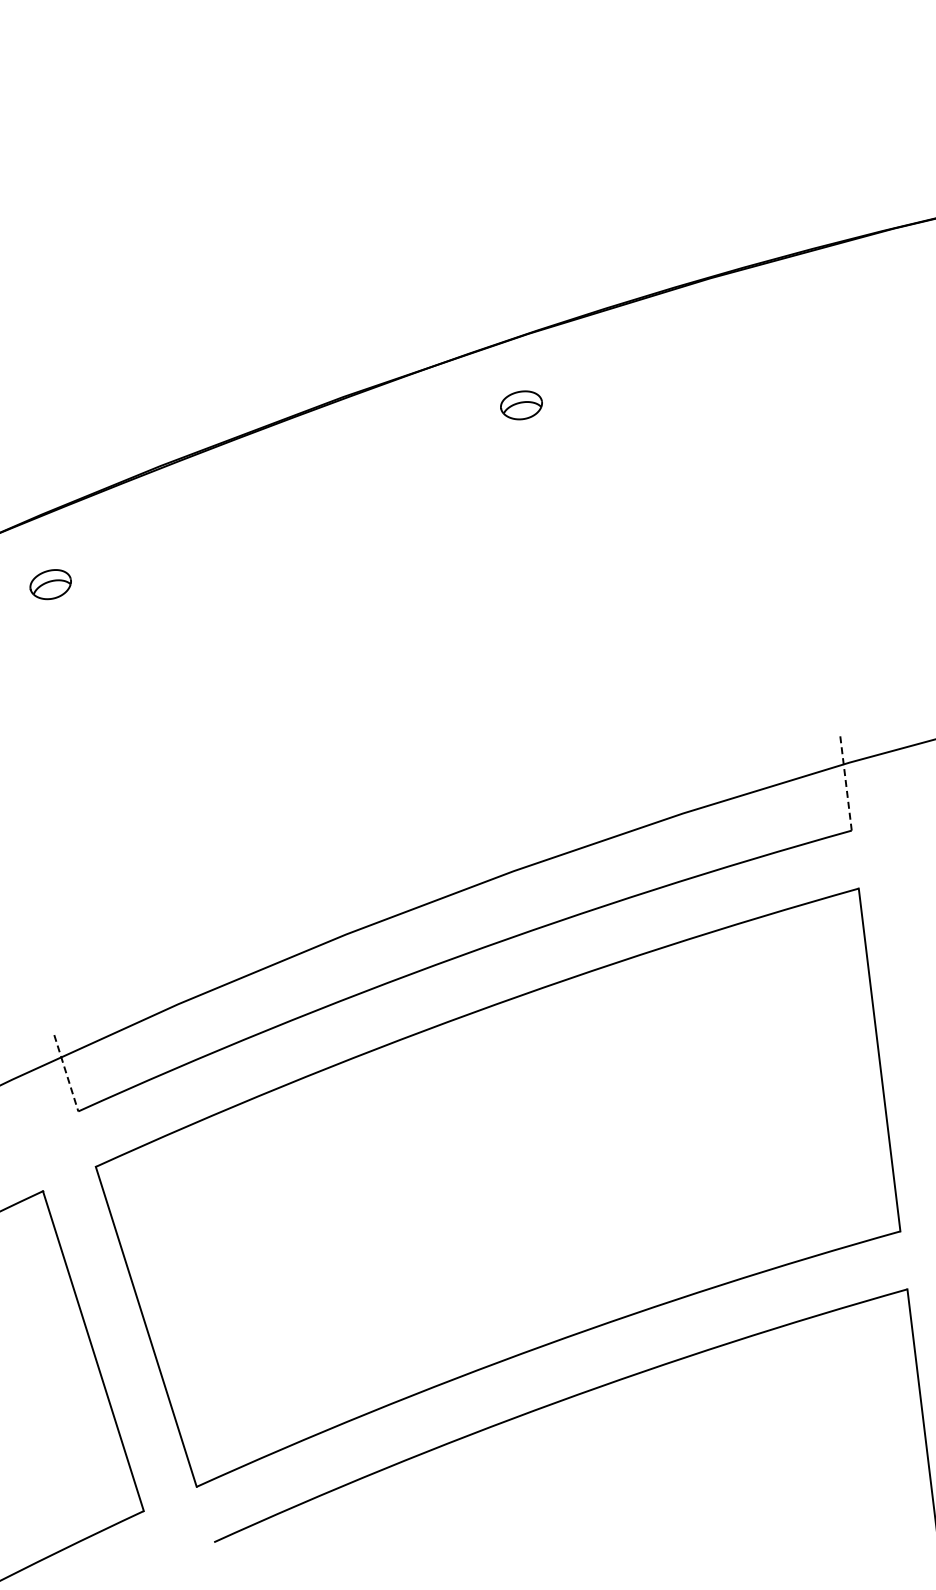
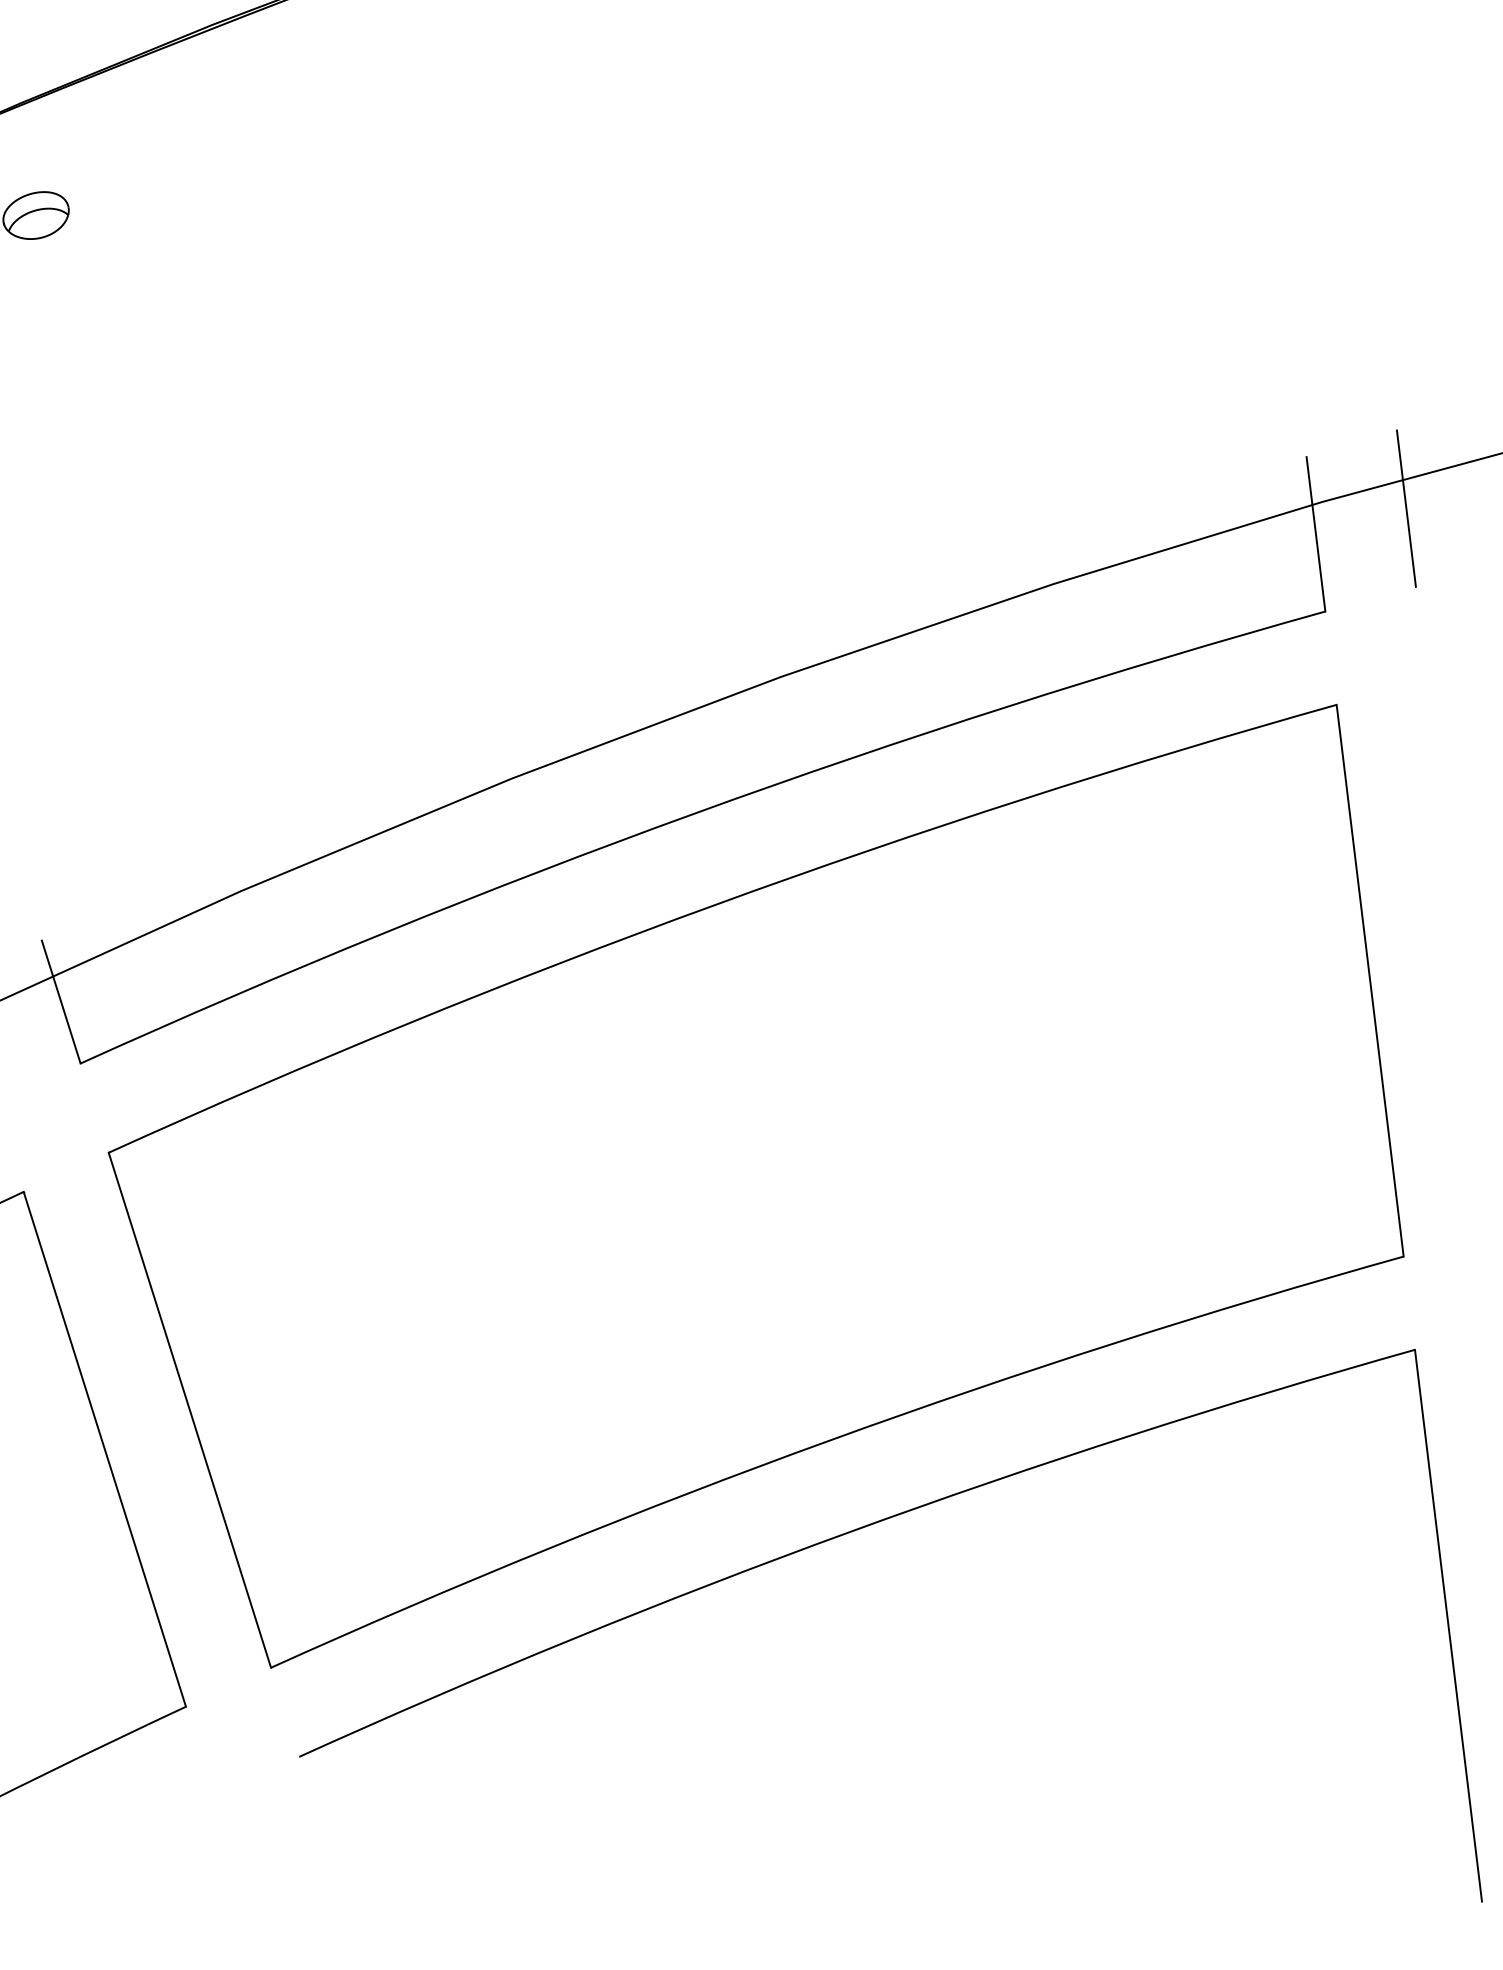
line: (902, 766) -> (1407, 508), added
line: (845, 782) -> (1315, 534), dashed -> solid
line: (66, 1073) -> (61, 1002), dashed -> solid

